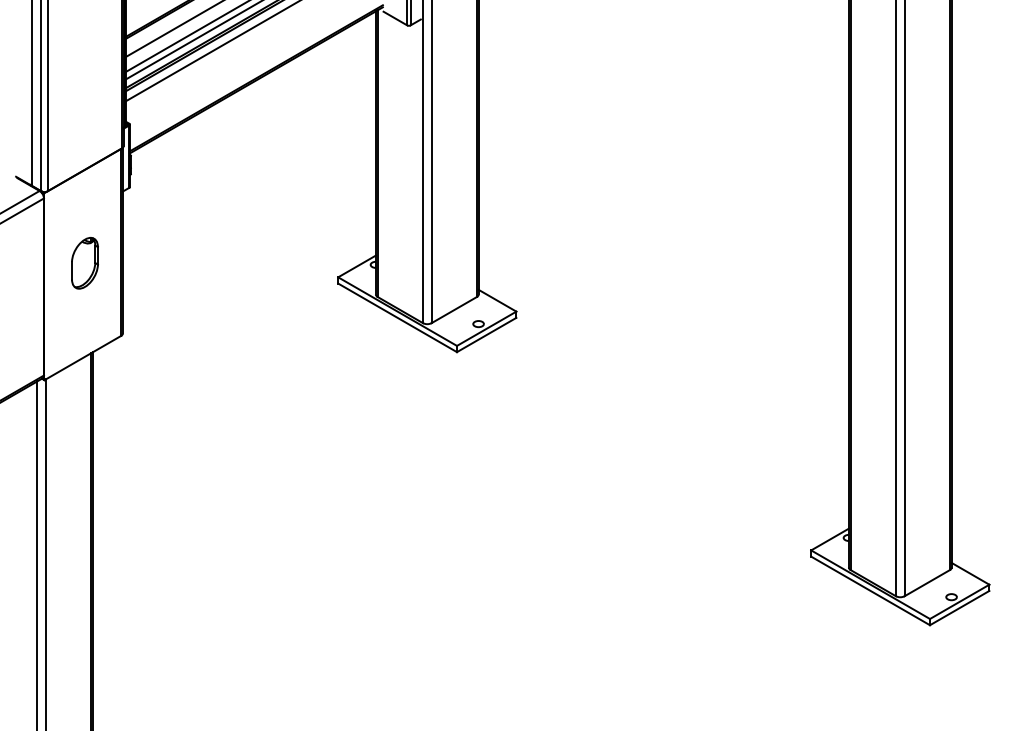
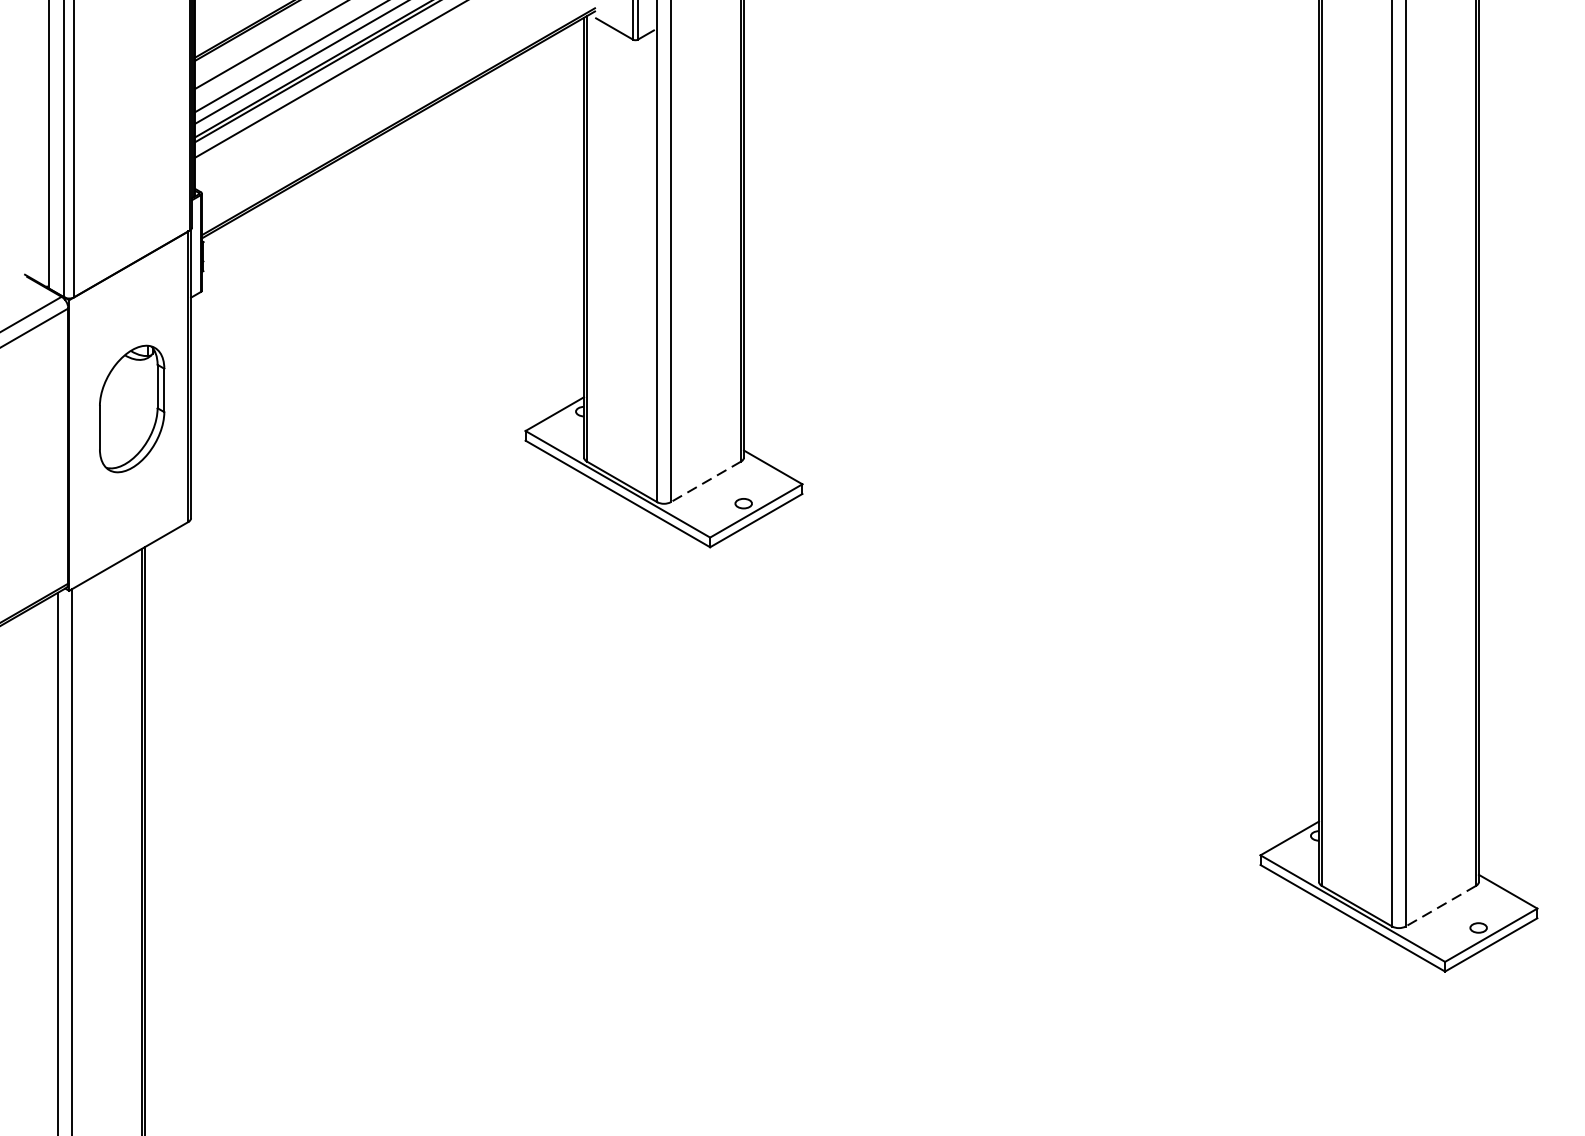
part: (84, 263) -> (131, 409), size x1.6
line: (453, 310) -> (704, 482), solid -> dashed
line: (926, 583) -> (1439, 906), solid -> dashed

